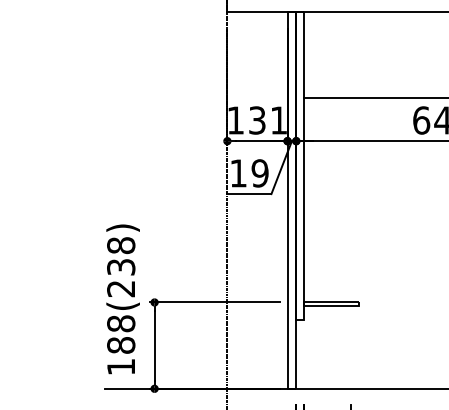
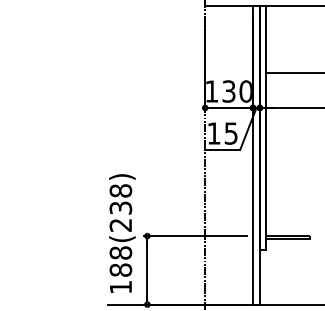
text: (278, 120) -> (245, 91), 131 -> 130
text: (259, 173) -> (230, 133), 19 -> 15

